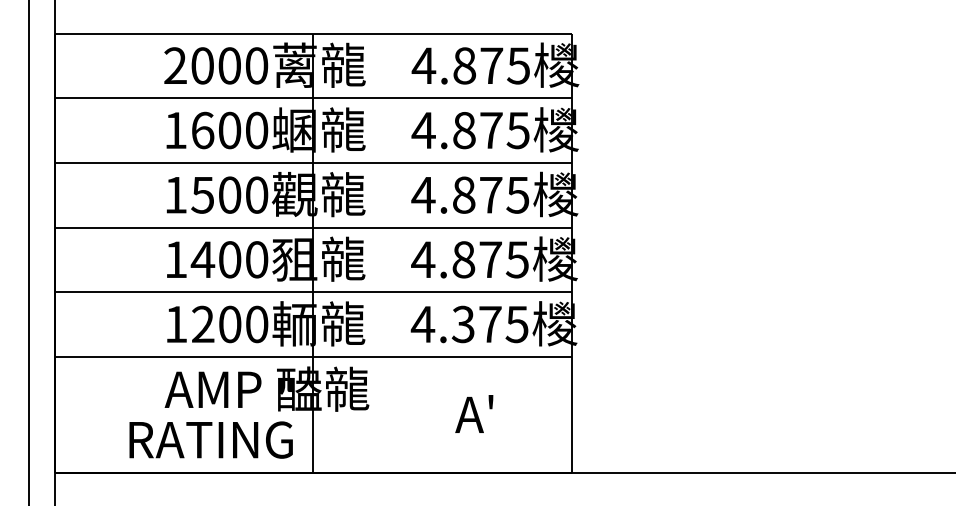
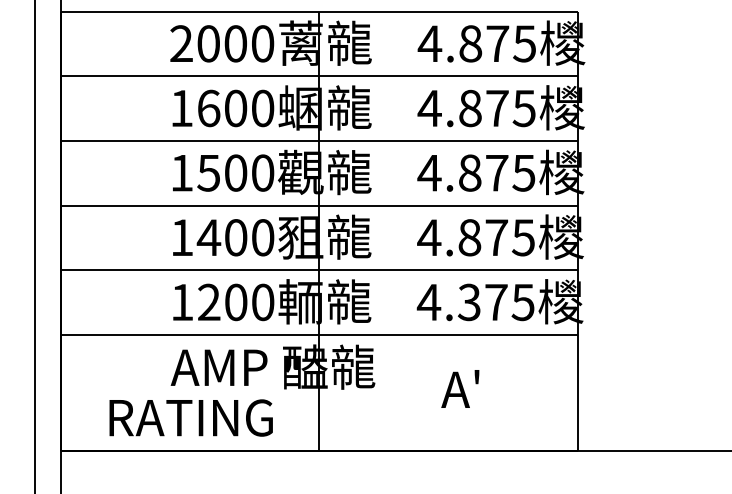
text: (474, 413) -> (460, 388), moved
text: (210, 439) -> (190, 417), moved

